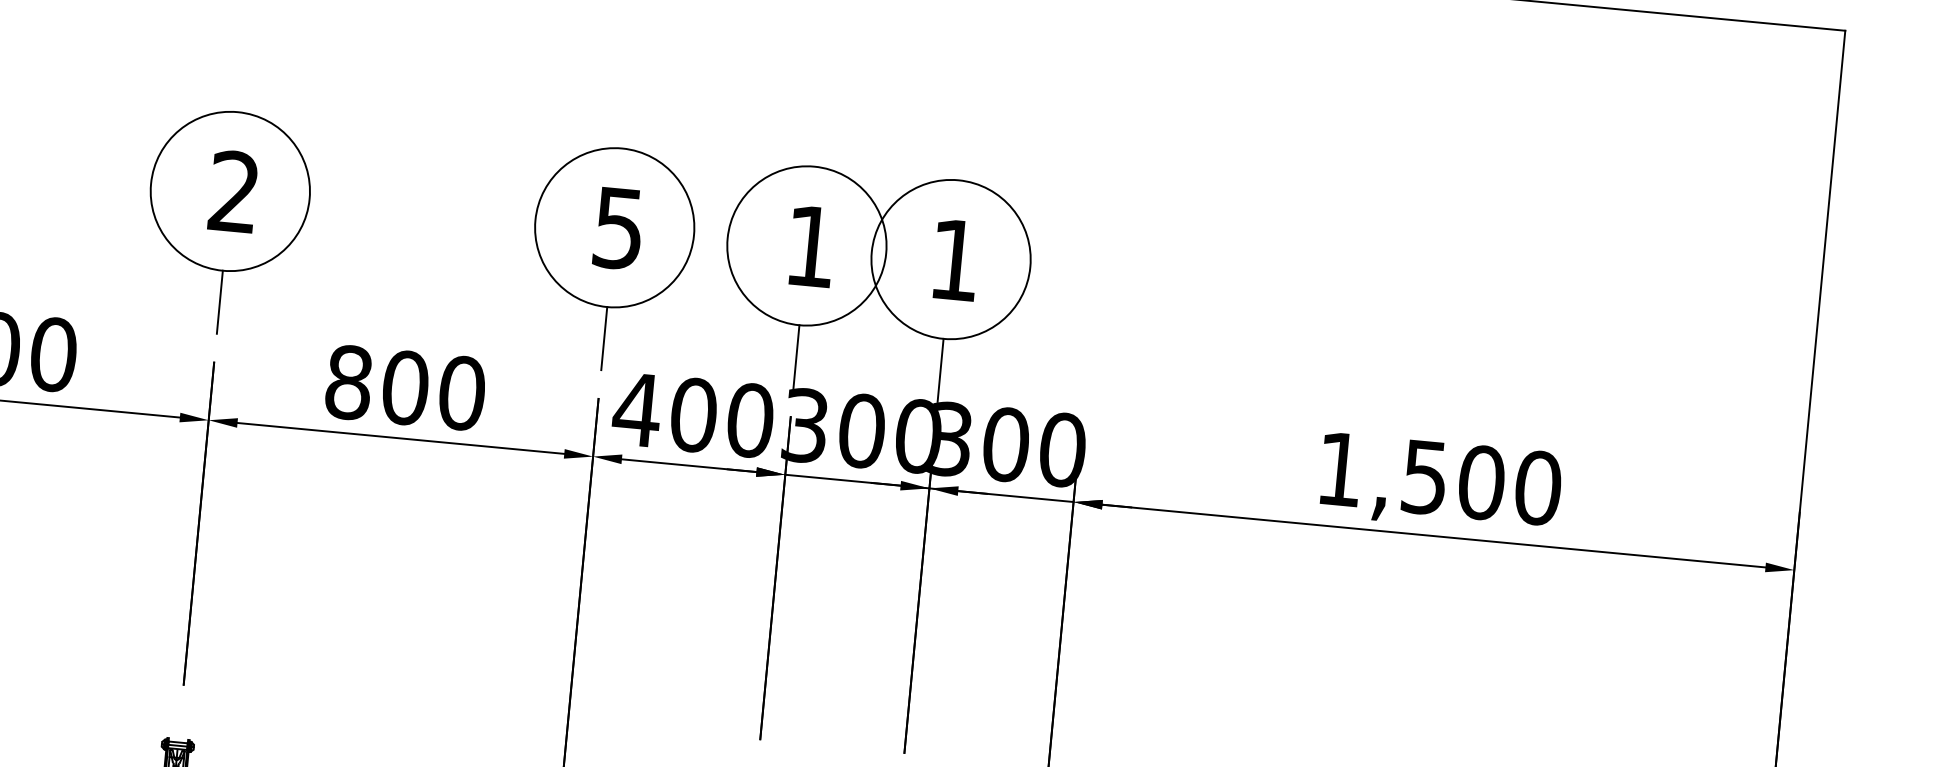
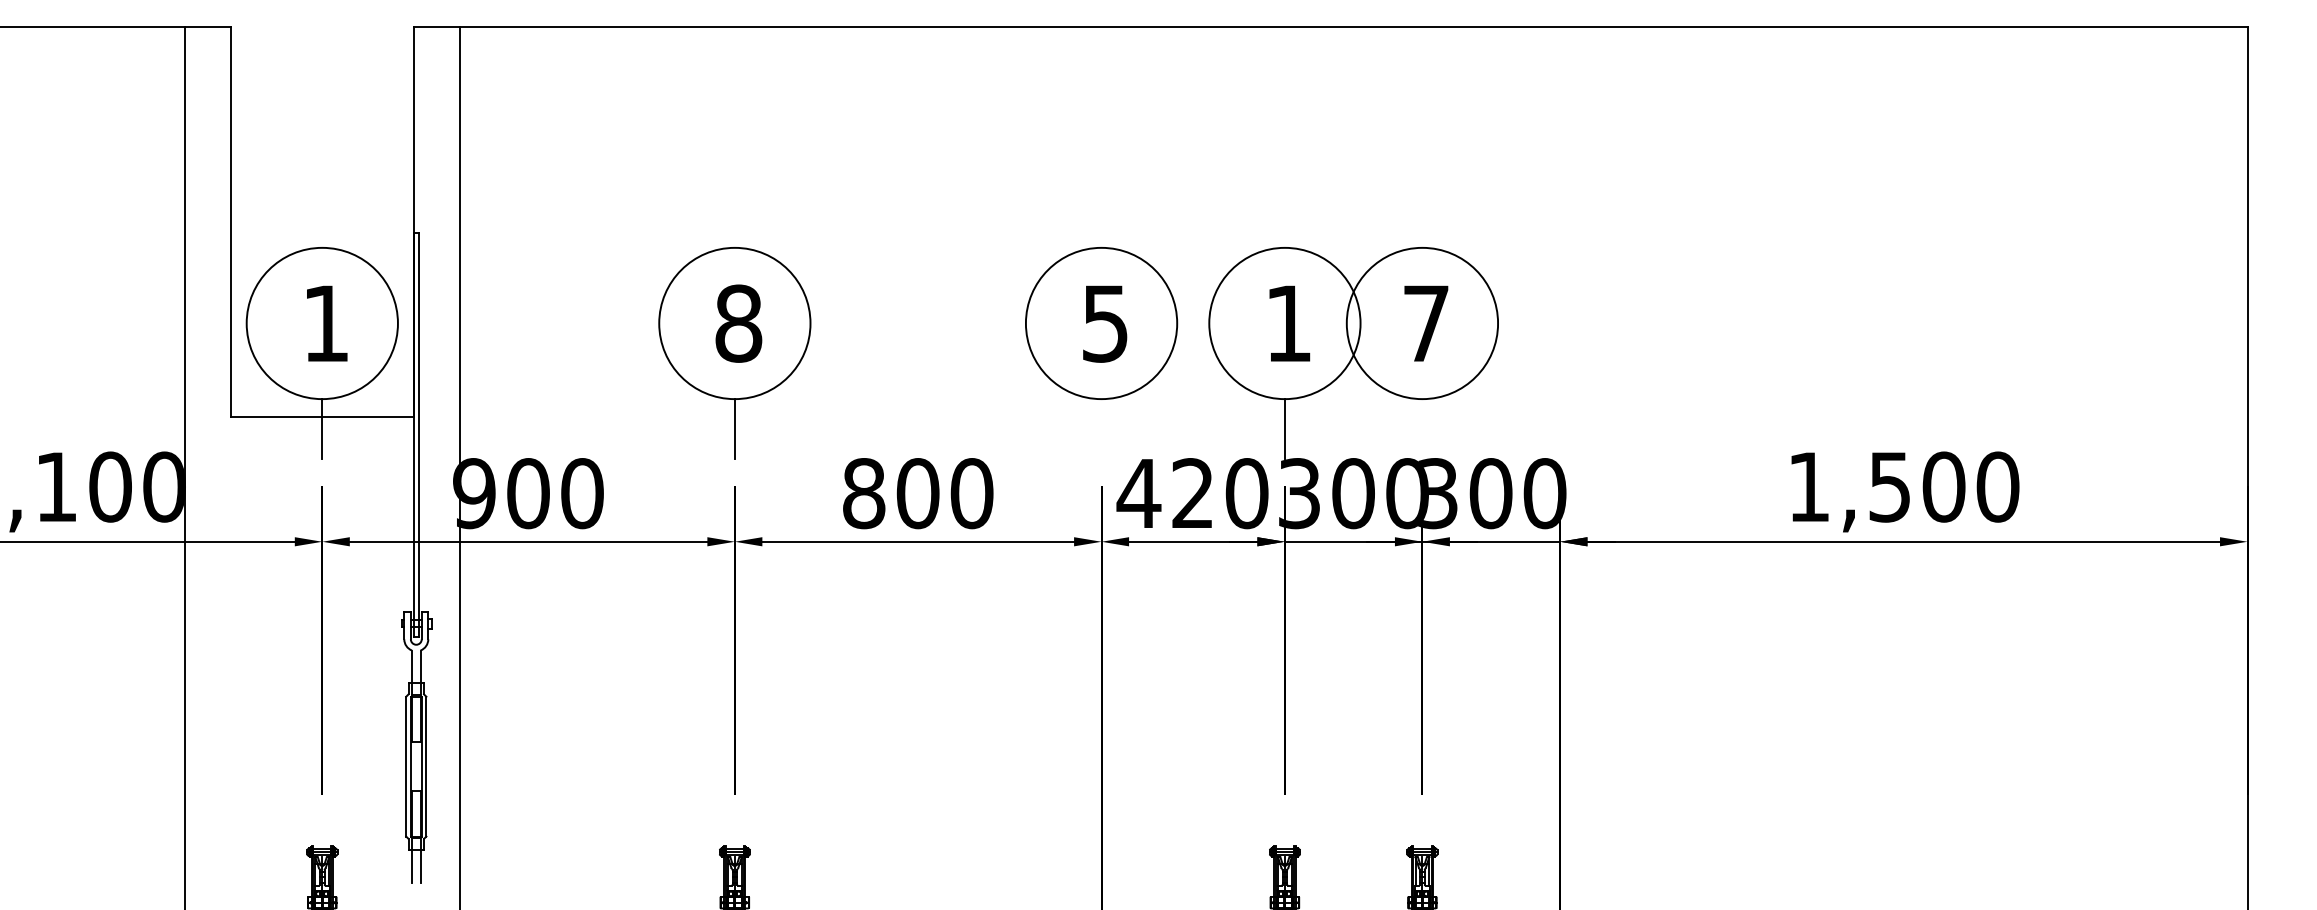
text: (234, 191) -> (738, 323), 2 -> 8
text: (955, 259) -> (1426, 323), 1 -> 7
line: (604, 338) -> (1101, 429), removed
line: (940, 370) -> (1422, 429), removed
text: (693, 415) -> (1192, 493), 400 -> 420

